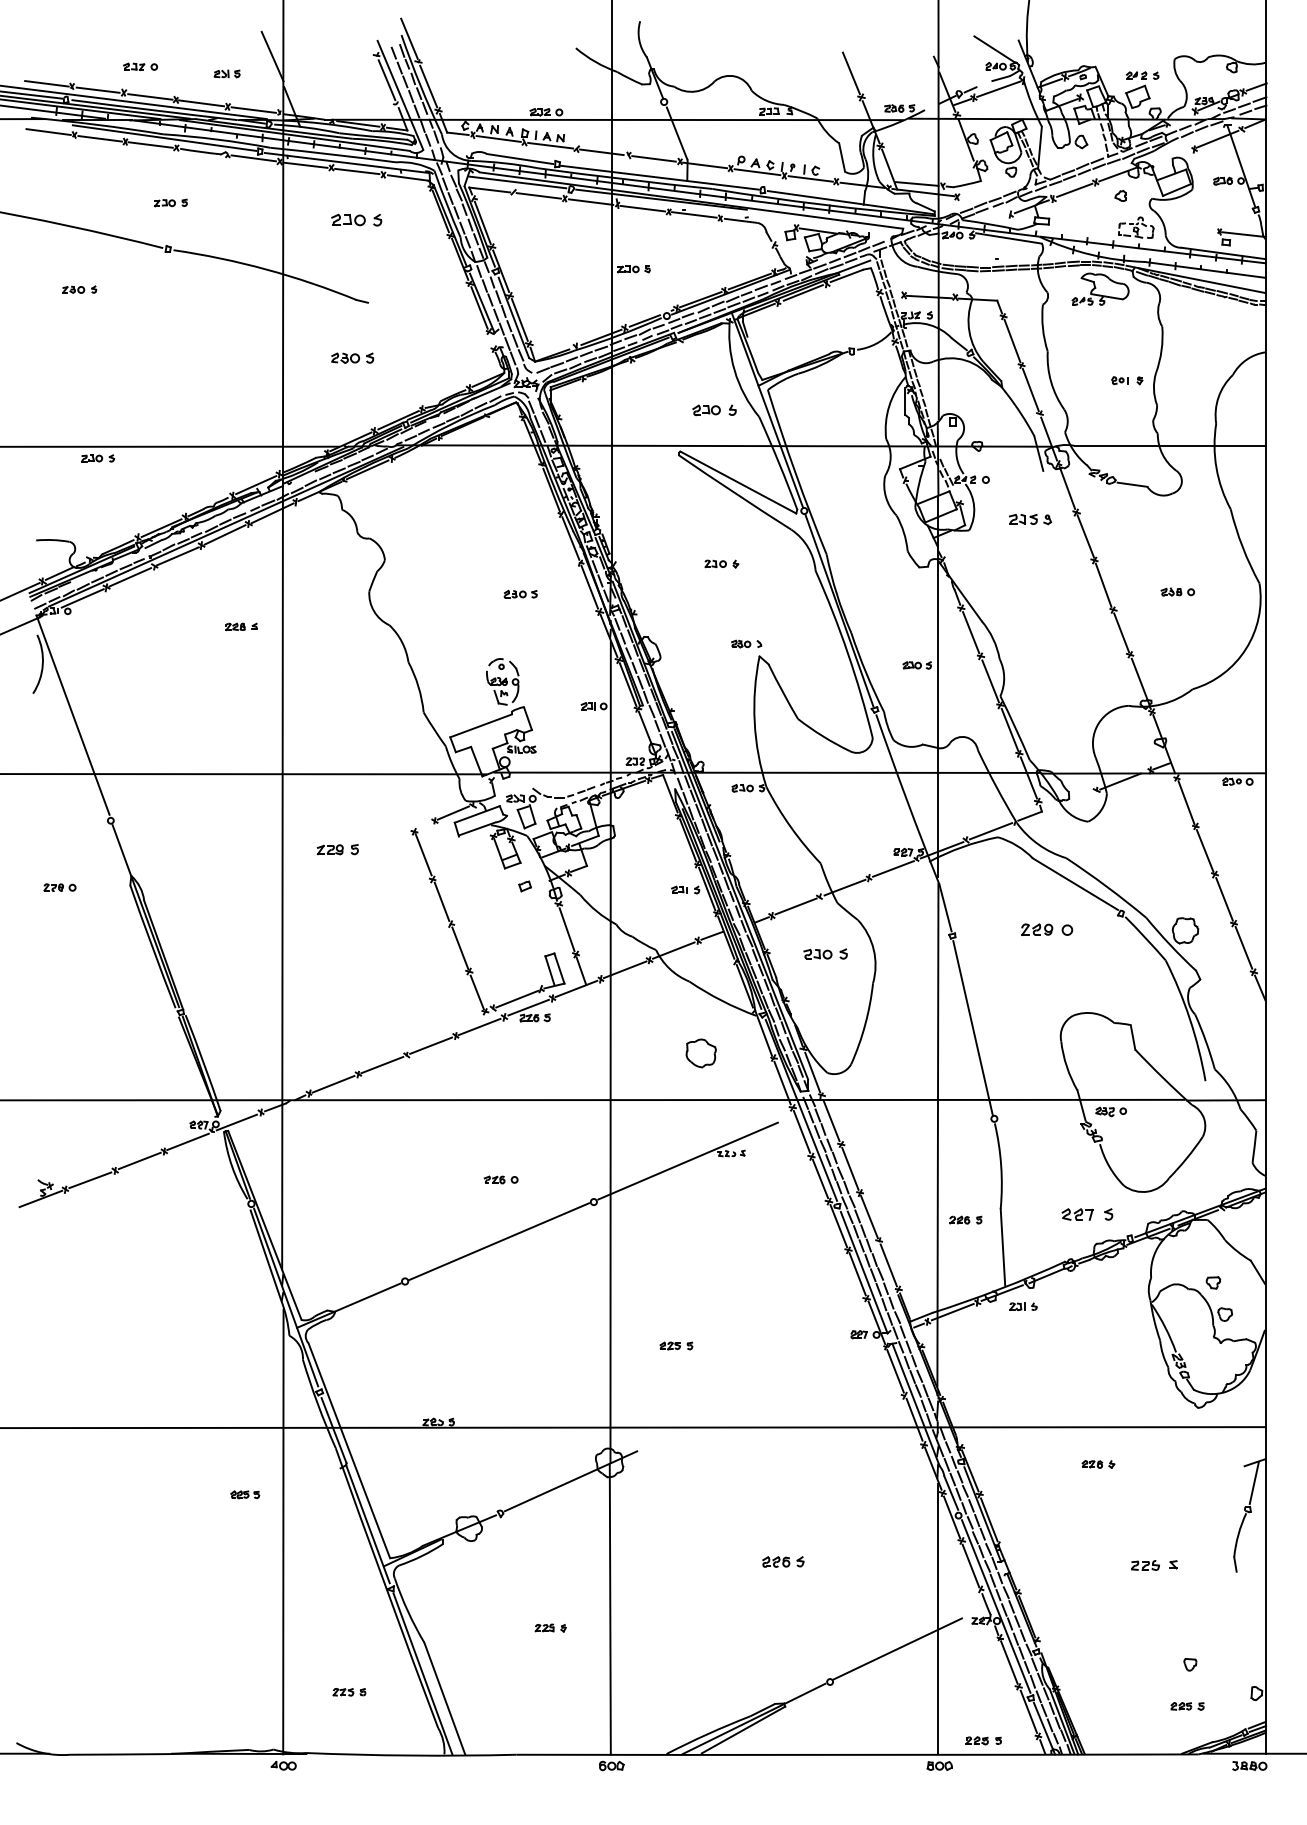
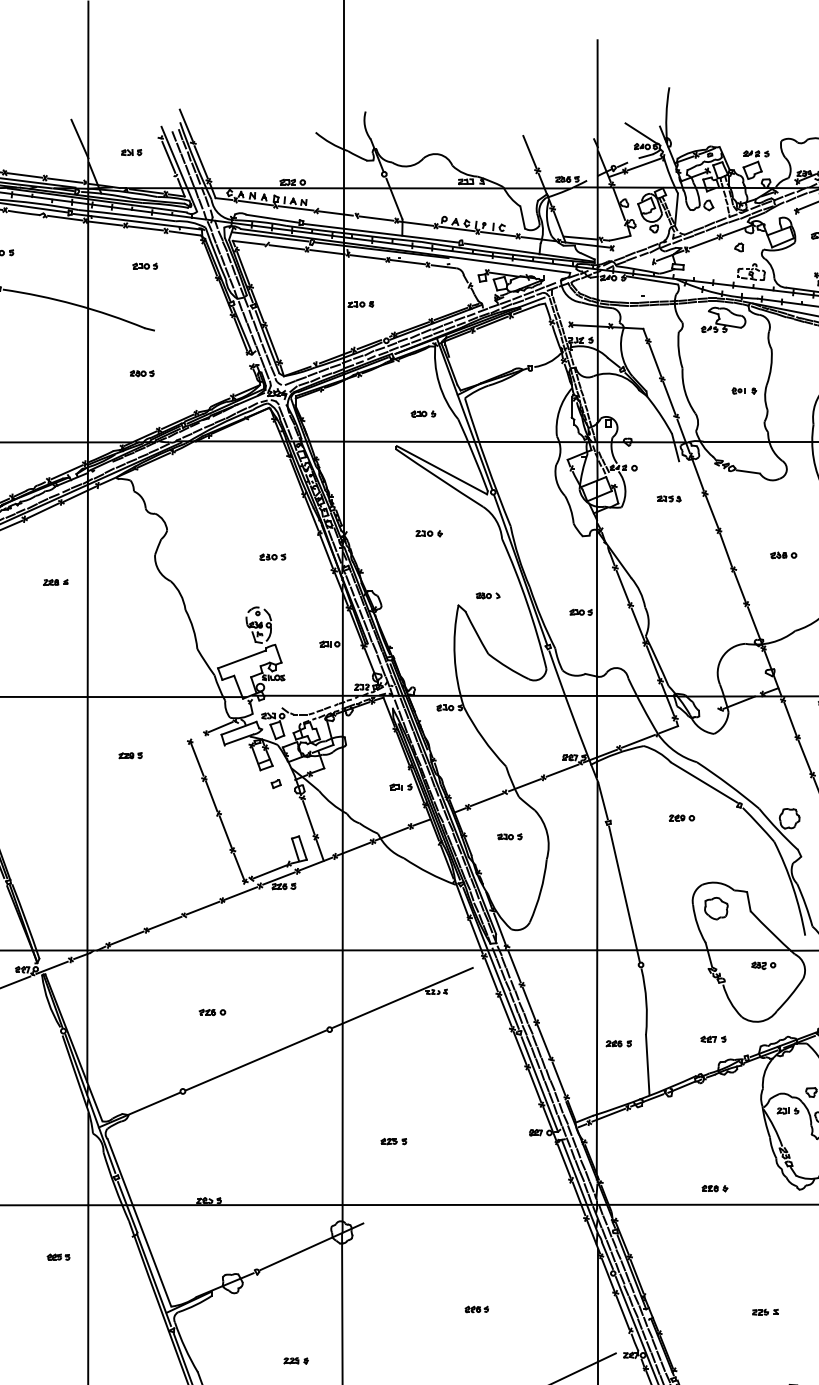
part: (226, 73) -> (131, 152), moved
part: (356, 220) -> (145, 266), size x0.62
part: (352, 358) -> (142, 373), size x0.71
part: (714, 409) -> (423, 413), size x0.71
part: (1030, 519) -> (669, 498), size x0.71
part: (746, 643) -> (488, 595), moved
part: (337, 849) -> (130, 755), size x0.71
part: (1046, 929) -> (681, 817), size x0.62
part: (825, 953) -> (509, 836), size x0.71
part: (700, 1053) -> (715, 908), moved
part: (1110, 1111) -> (763, 965), moved
part: (500, 1179) -> (211, 1012), moved
part: (1087, 1214) -> (713, 1039), size x0.62
part: (1023, 1306) -> (788, 1110), moved
part: (1098, 1464) -> (715, 1188), moved
part: (782, 1561) -> (476, 1309), size x0.71
part: (1154, 1565) -> (765, 1312), size x0.71

